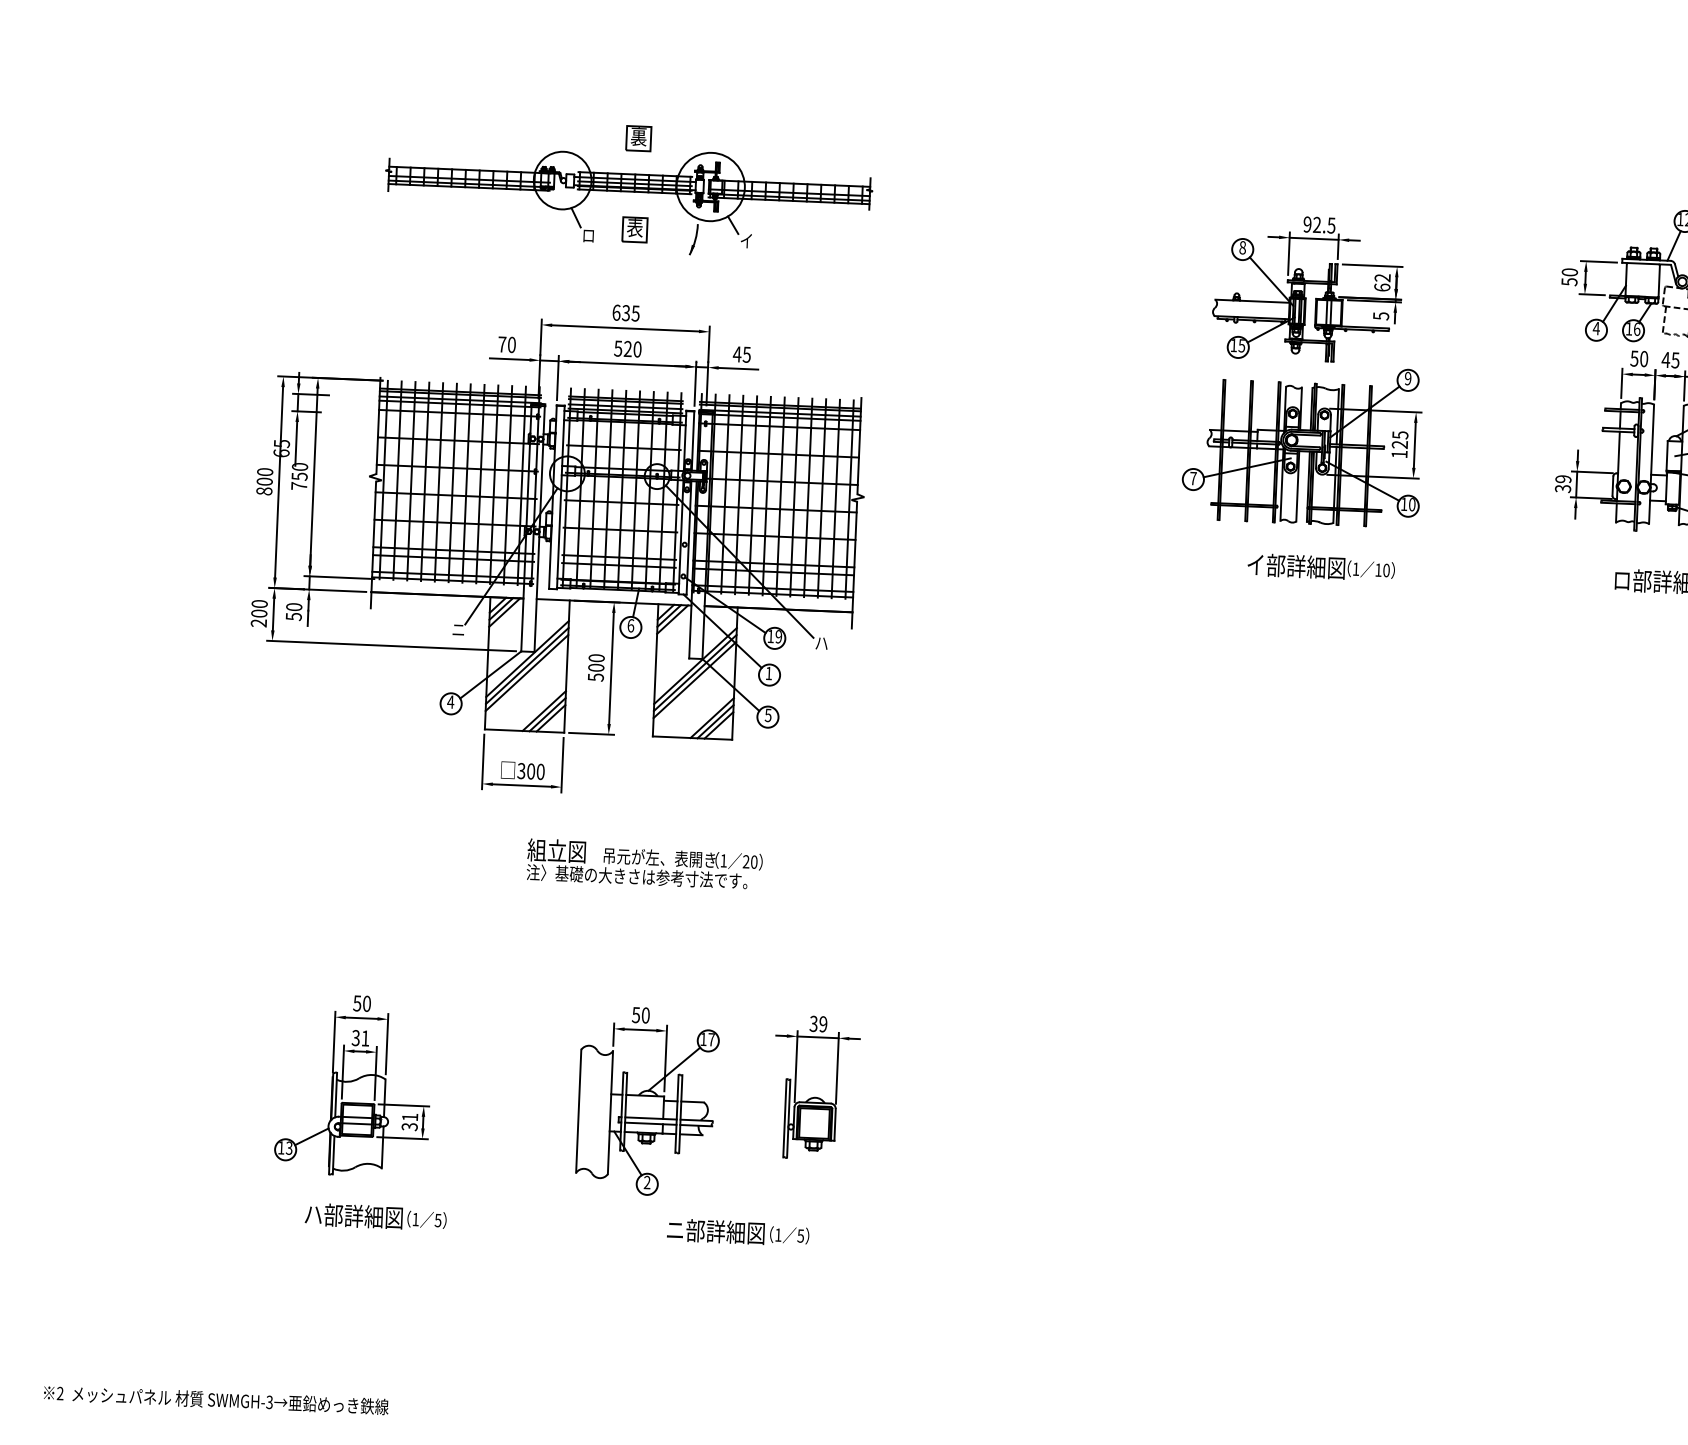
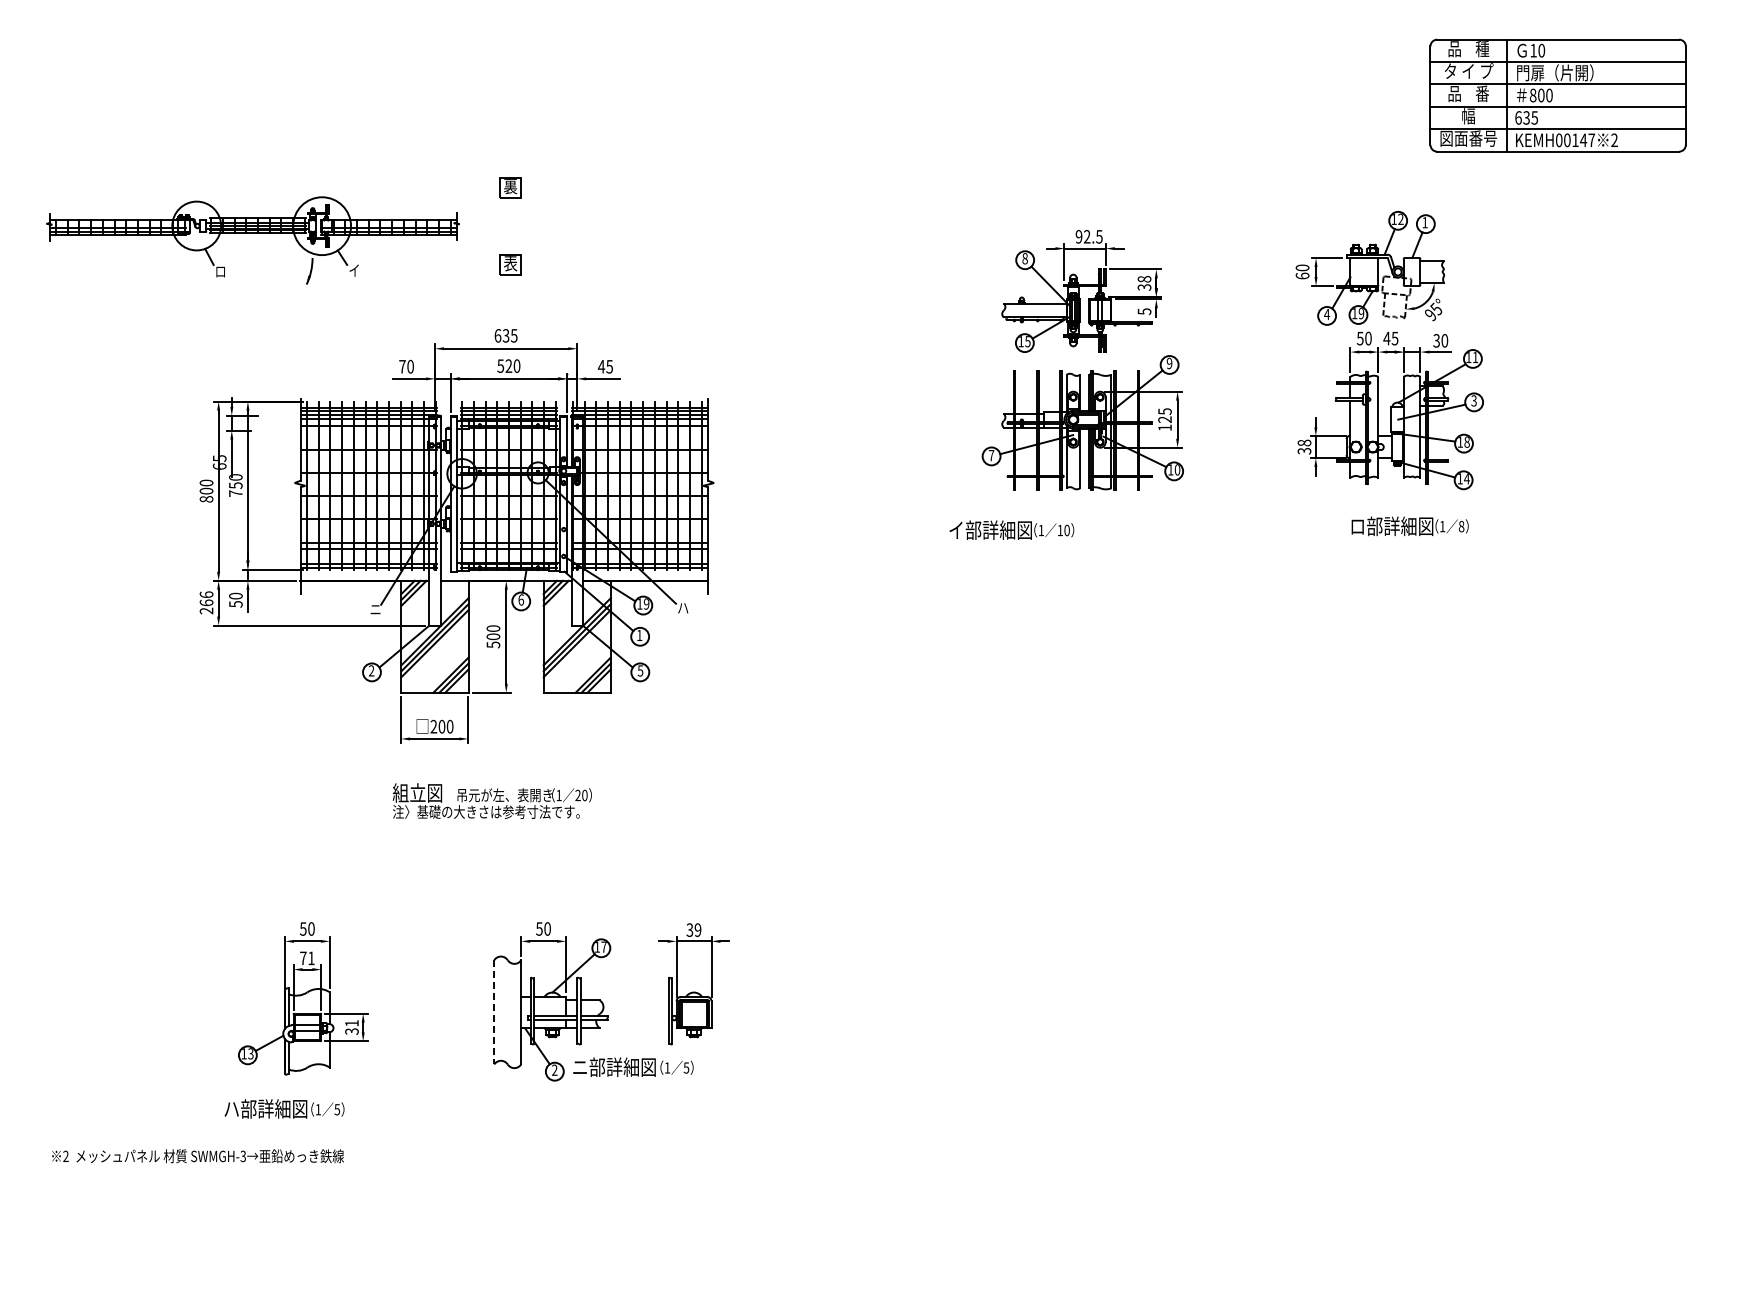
part: (628, 192) -> (252, 233), moved
text: (1569, 281) -> (1302, 275), 50 -> 60
text: (1382, 282) -> (1144, 283), 62 -> 38
text: (1637, 329) -> (1361, 313), 16 -> 19
text: (1563, 478) -> (1304, 442), 39 -> 38
text: (1320, 566) -> (1011, 529), moved
text: (259, 608) -> (206, 598), 200 -> 266
text: (450, 701) -> (371, 670), 4 -> 2
text: (521, 770) -> (433, 726), 300 -> 200
text: (643, 863) -> (491, 800), moved
text: (356, 1038) -> (303, 958), 31 -> 71
line: (578, 1111) -> (494, 1012), solid -> dashed
text: (375, 1216) -> (284, 1108), moved
text: (738, 1231) -> (633, 1066), moved
text: (215, 1400) -> (197, 1156), moved

